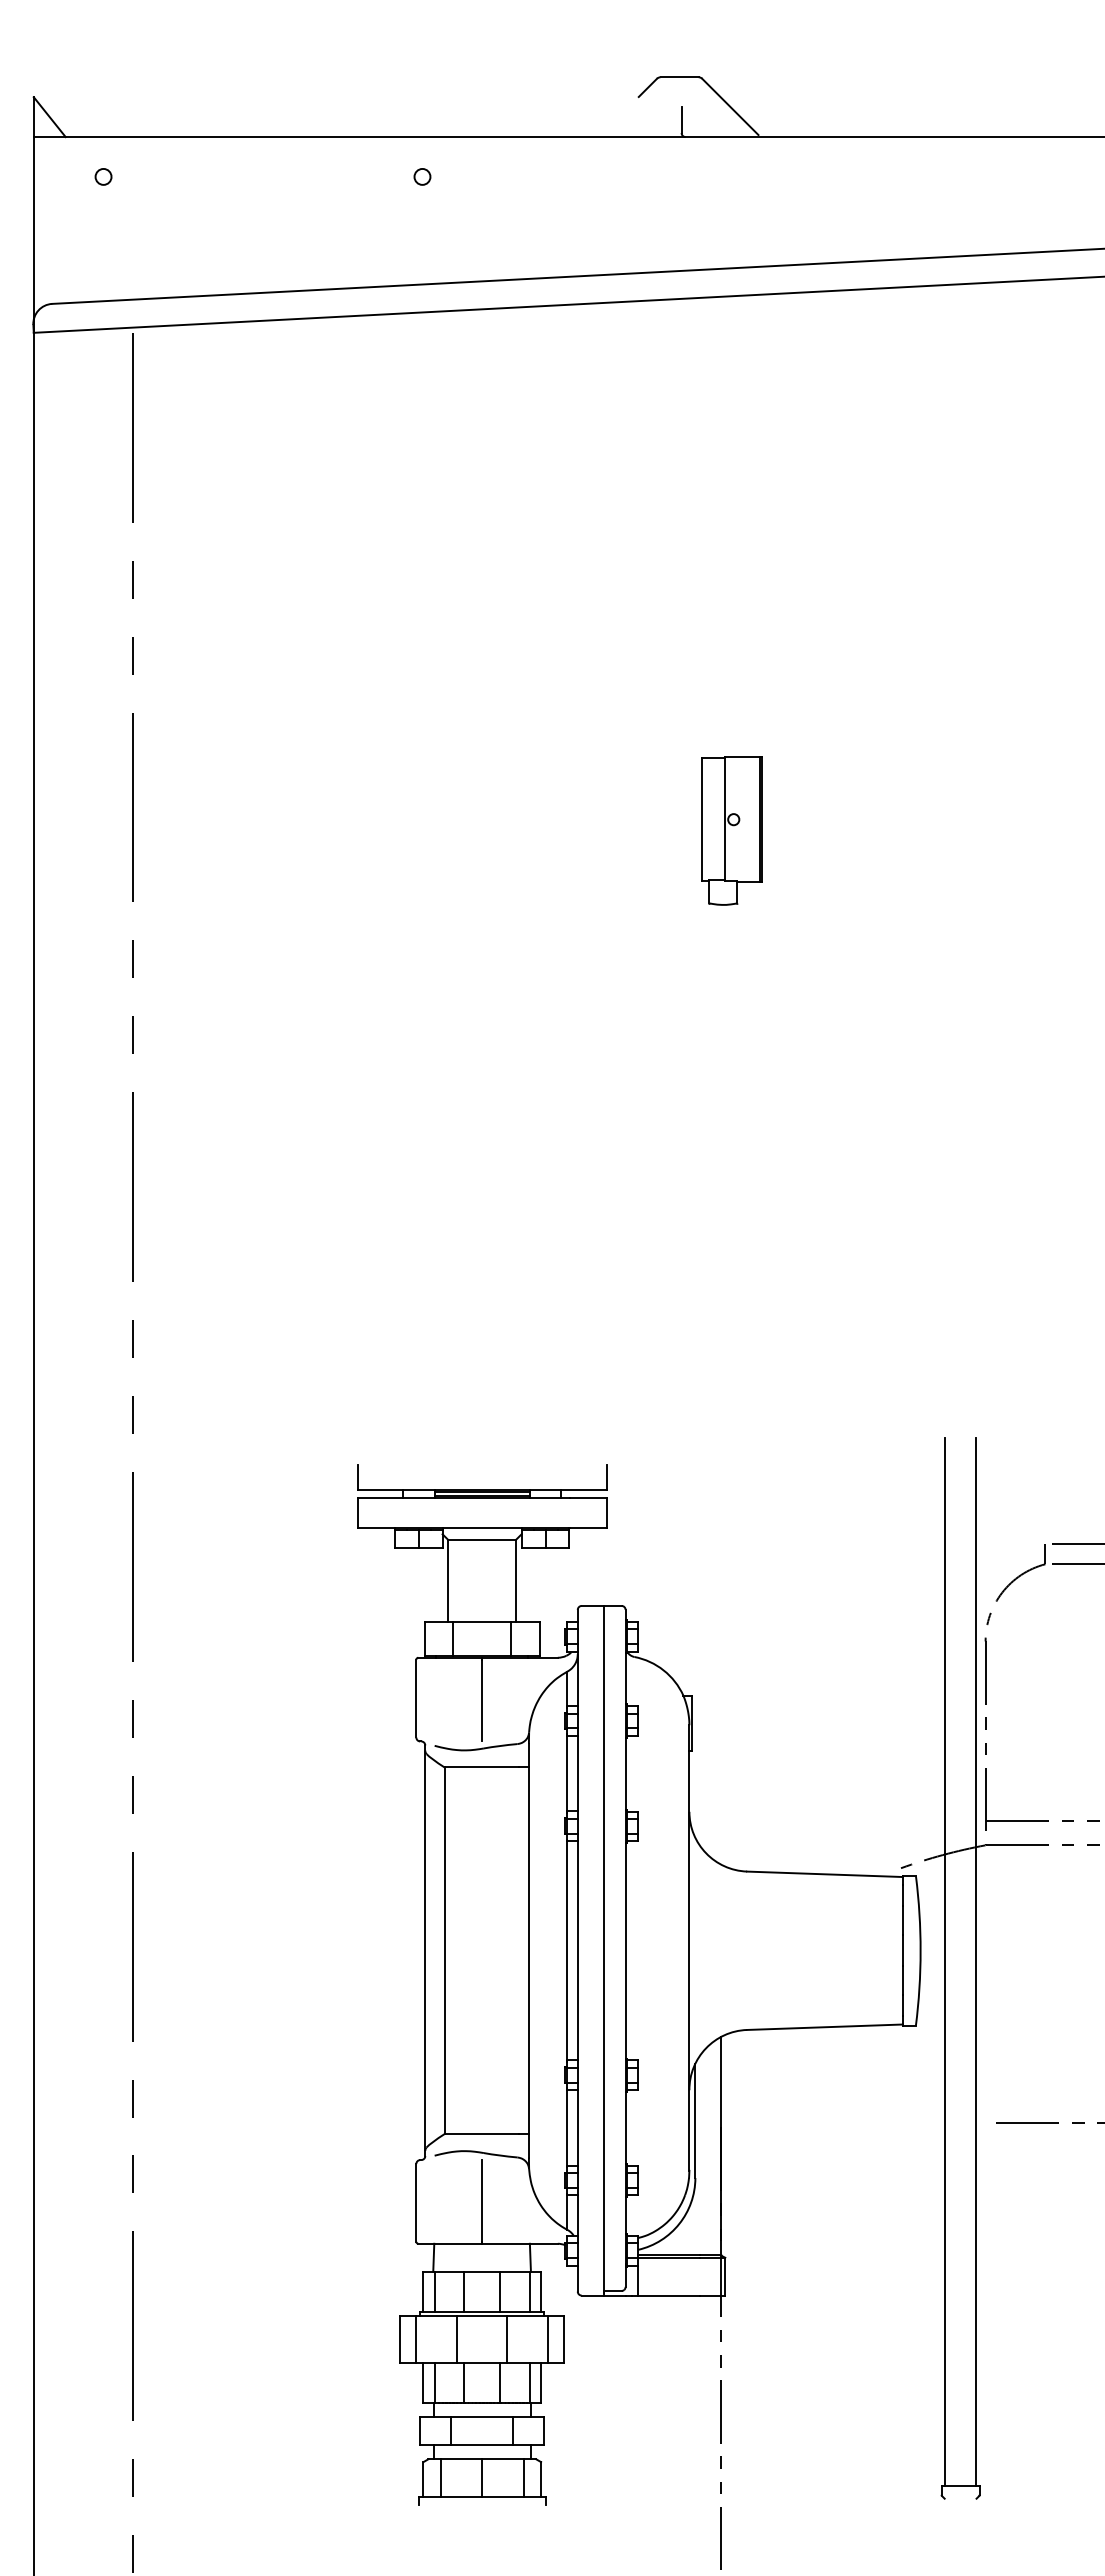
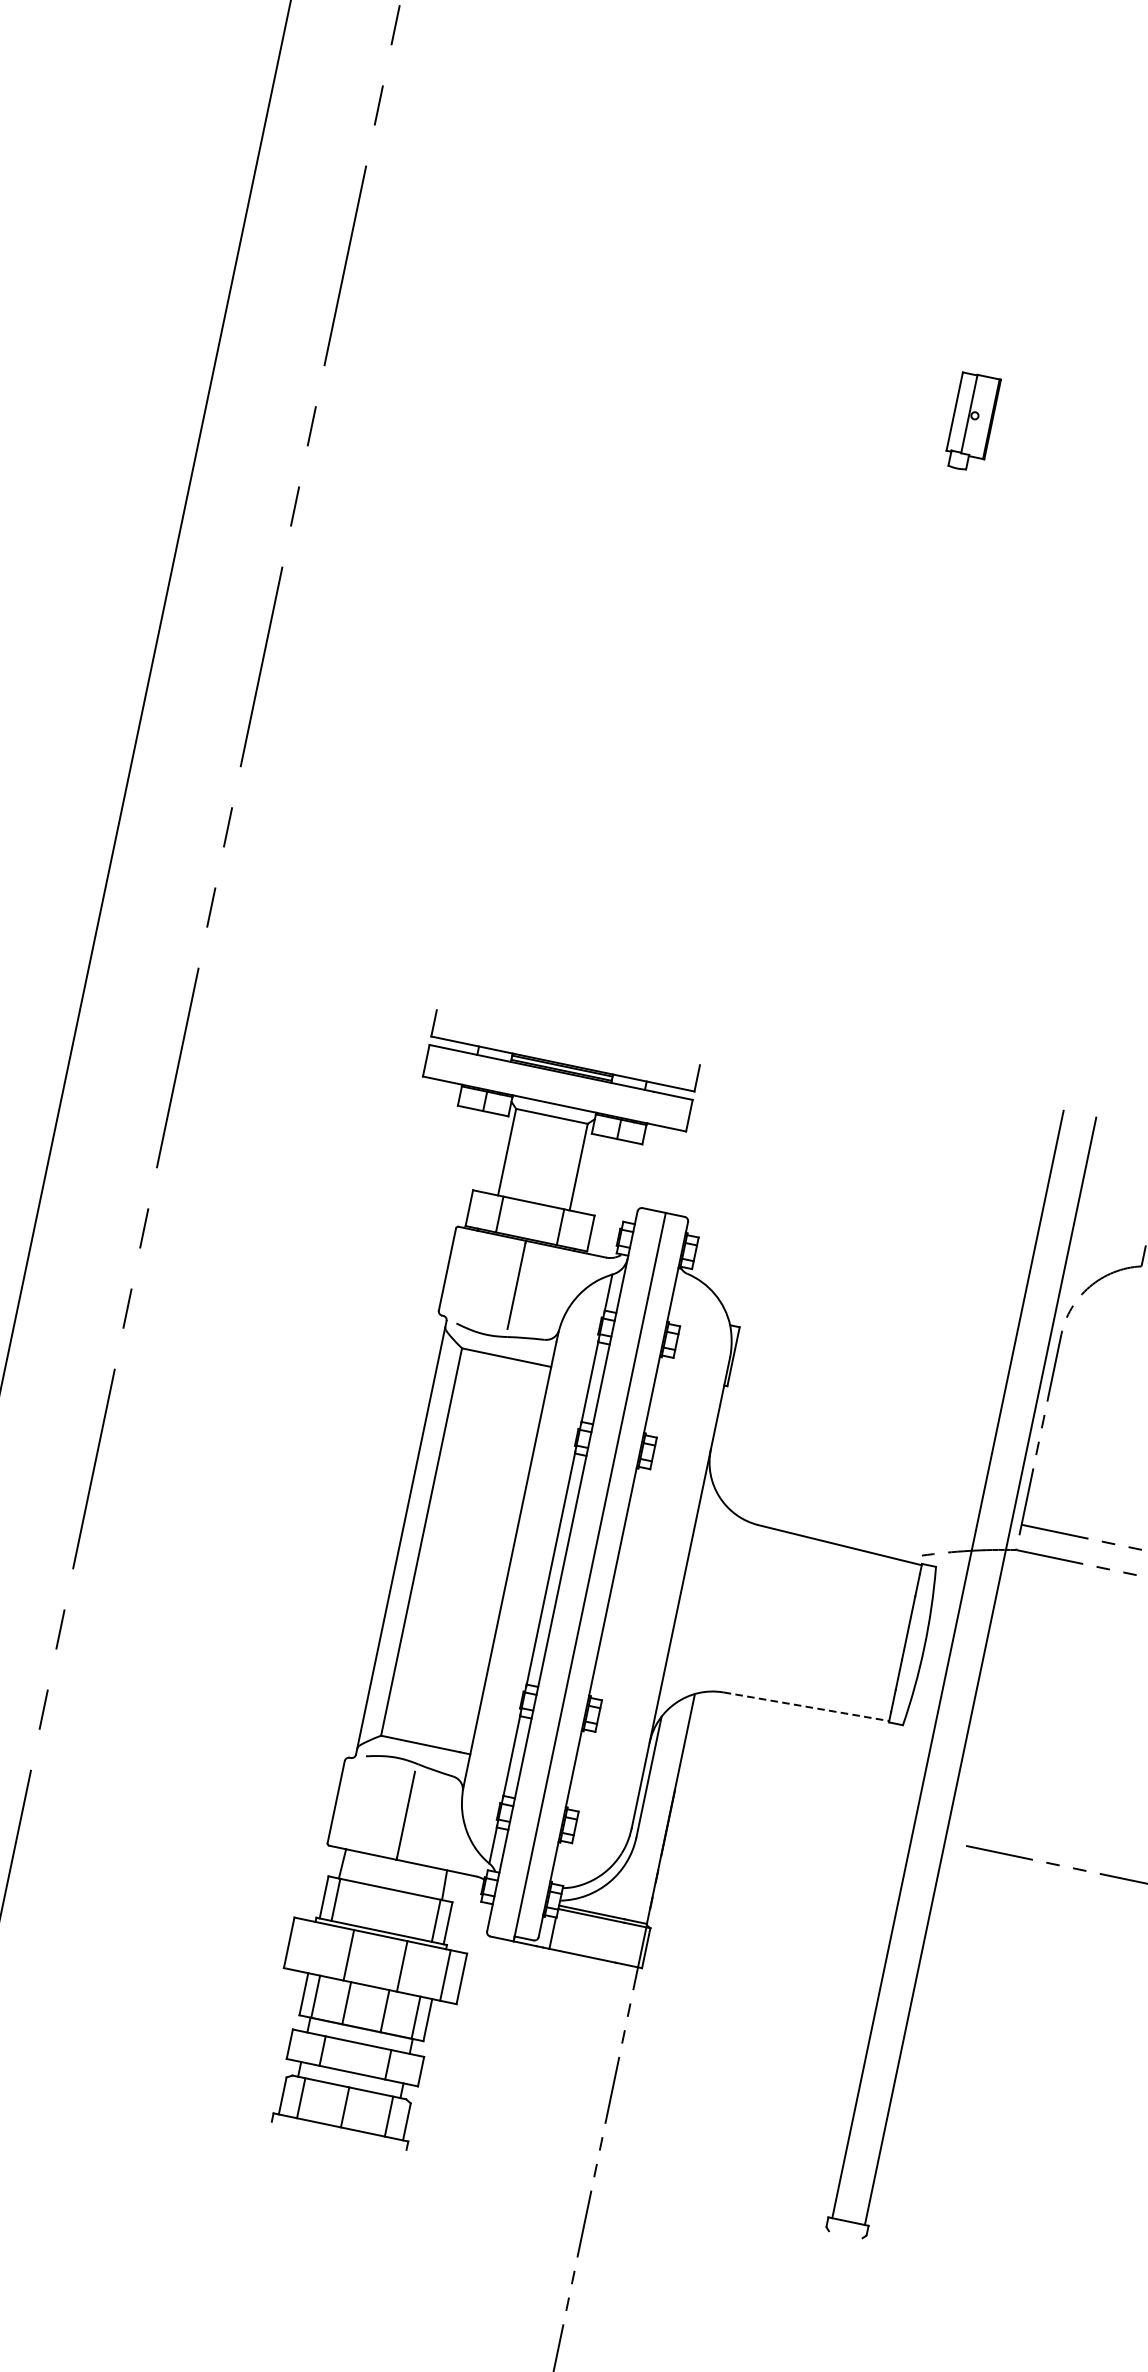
part: (731, 830) -> (971, 422), size x0.6
line: (824, 2027) -> (806, 1706), solid -> dashed
line: (463, 2291) -> (366, 1906), removed
line: (500, 2291) -> (405, 1914), removed
line: (415, 2339) -> (305, 1946), removed

